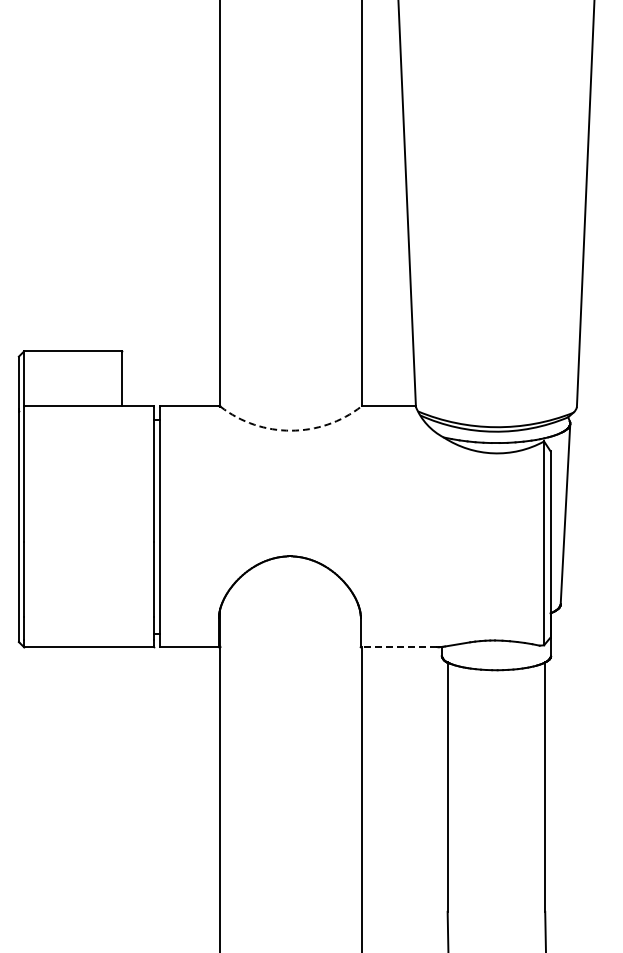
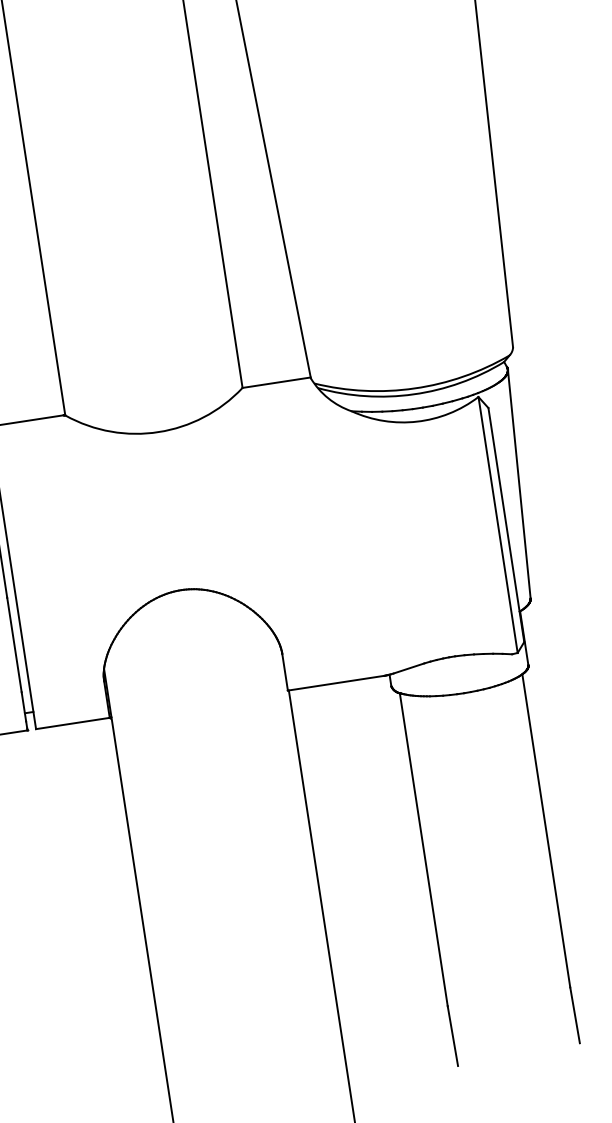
arc: (291, 430) -> (159, 431), dashed -> solid
line: (399, 647) -> (336, 683), dashed -> solid

